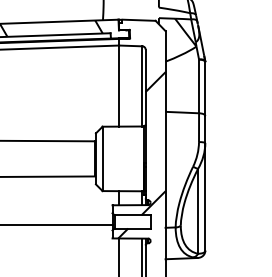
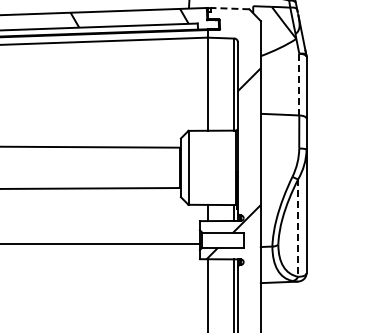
line: (138, 20) -> (229, 8), solid -> dashed
line: (199, 86) -> (299, 84), solid -> dashed
line: (198, 211) -> (298, 228), solid -> dashed

